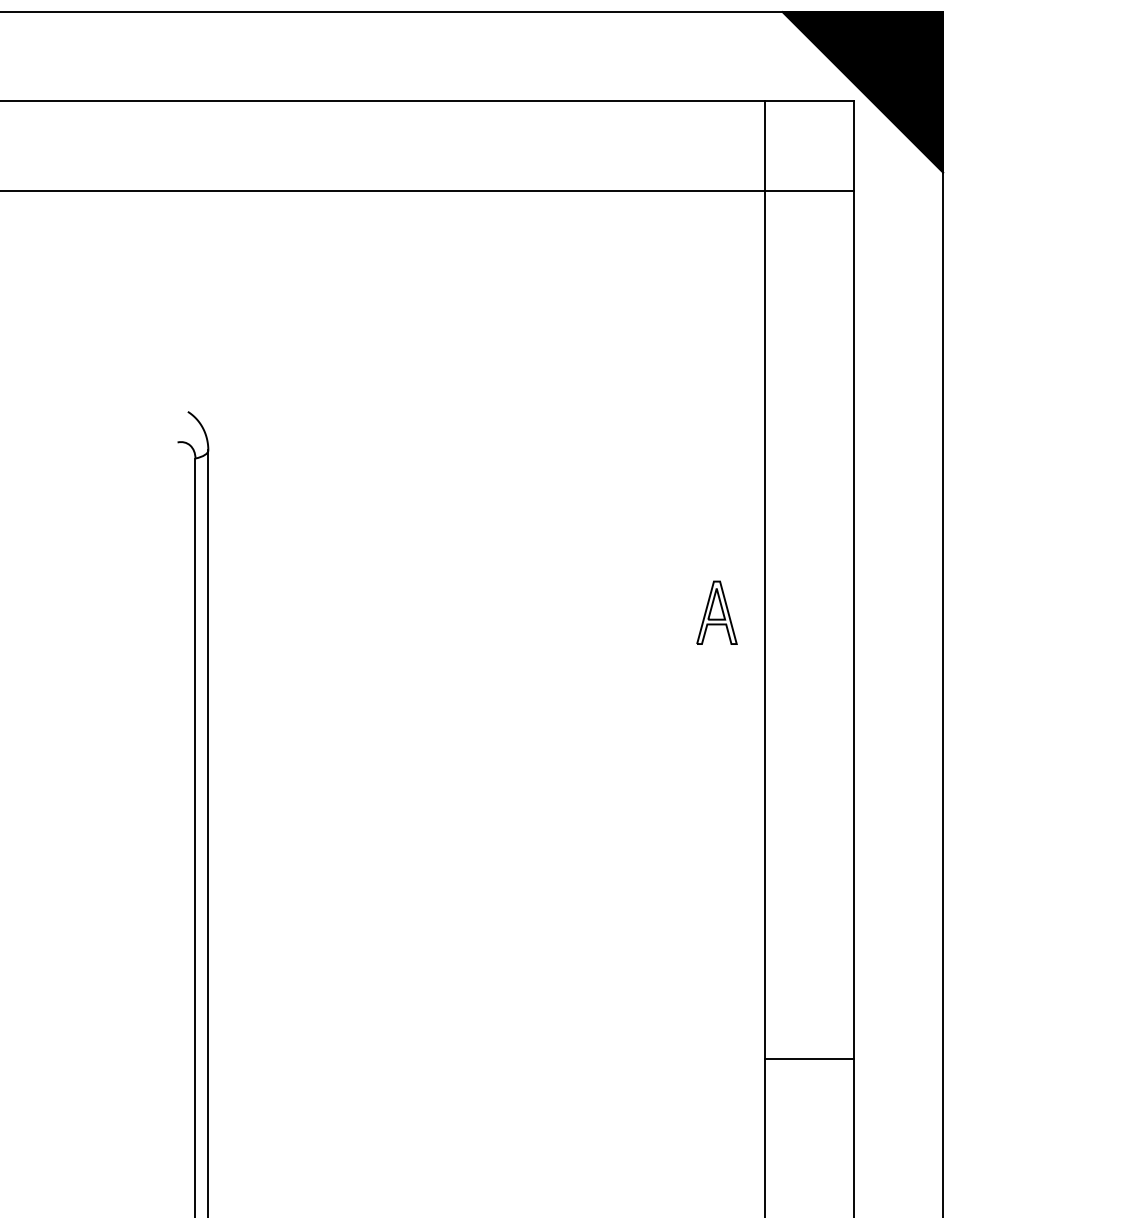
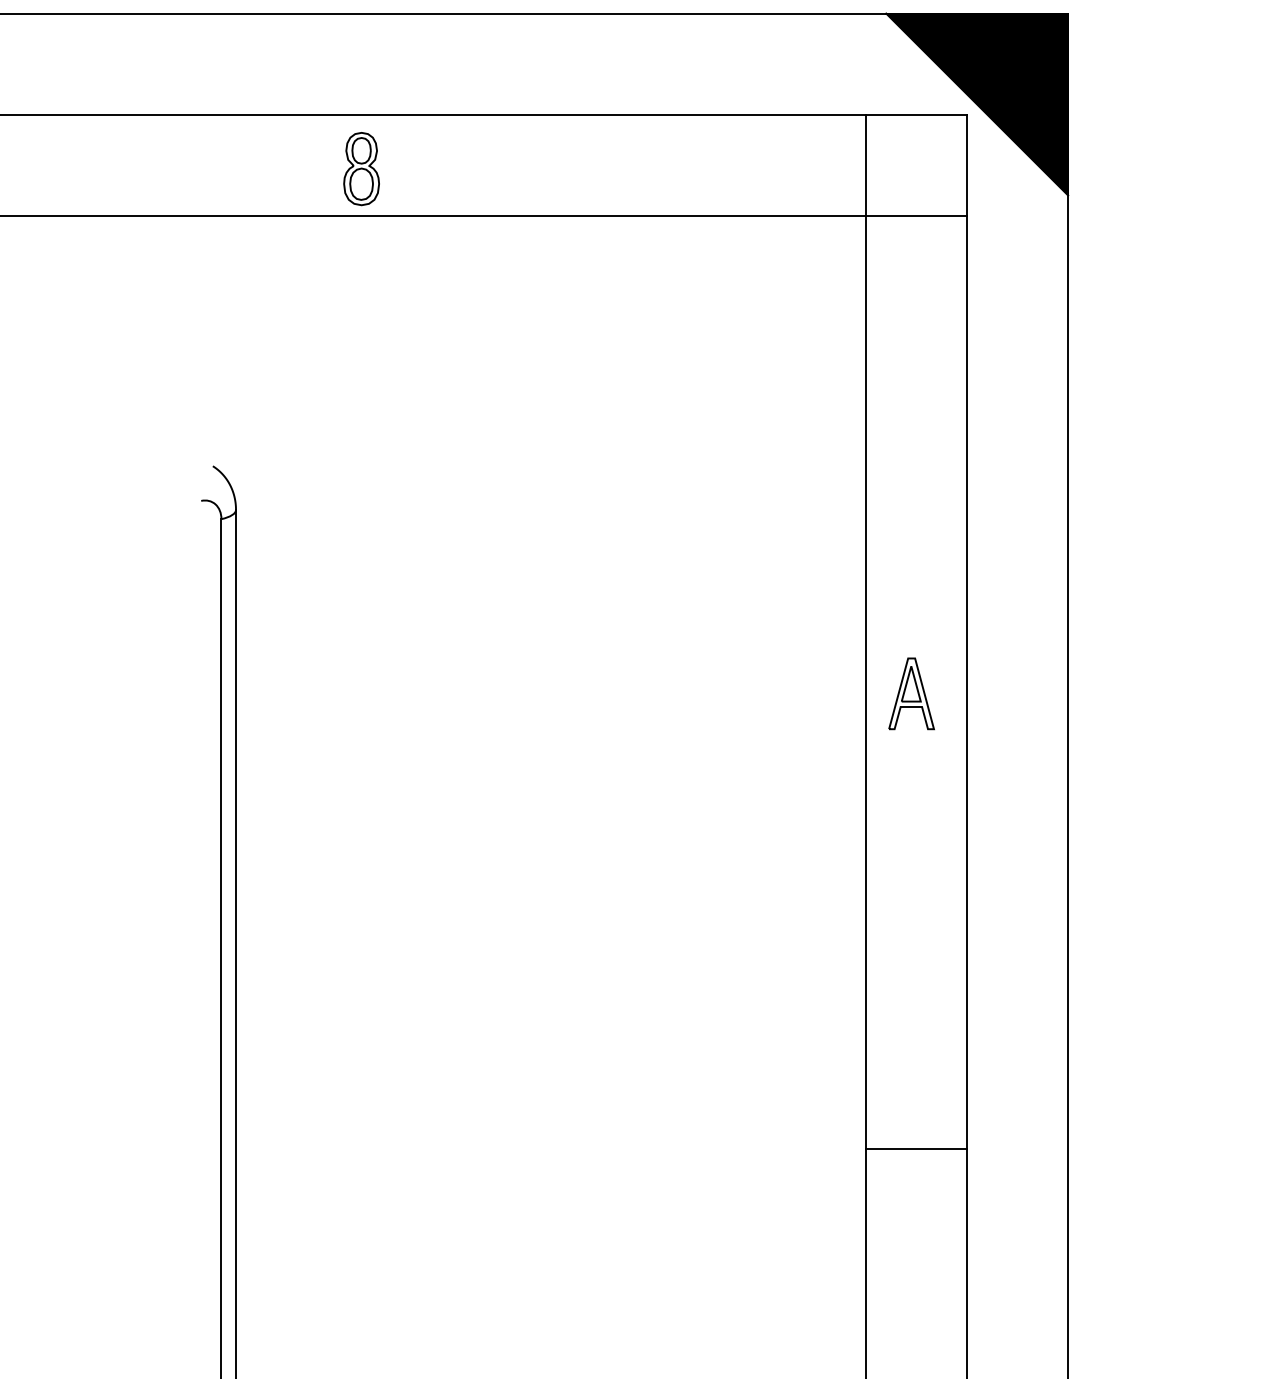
part: (318, 149) -> (360, 169), added
part: (716, 612) -> (911, 693), moved
line: (808, 1059) -> (915, 1148), moved

